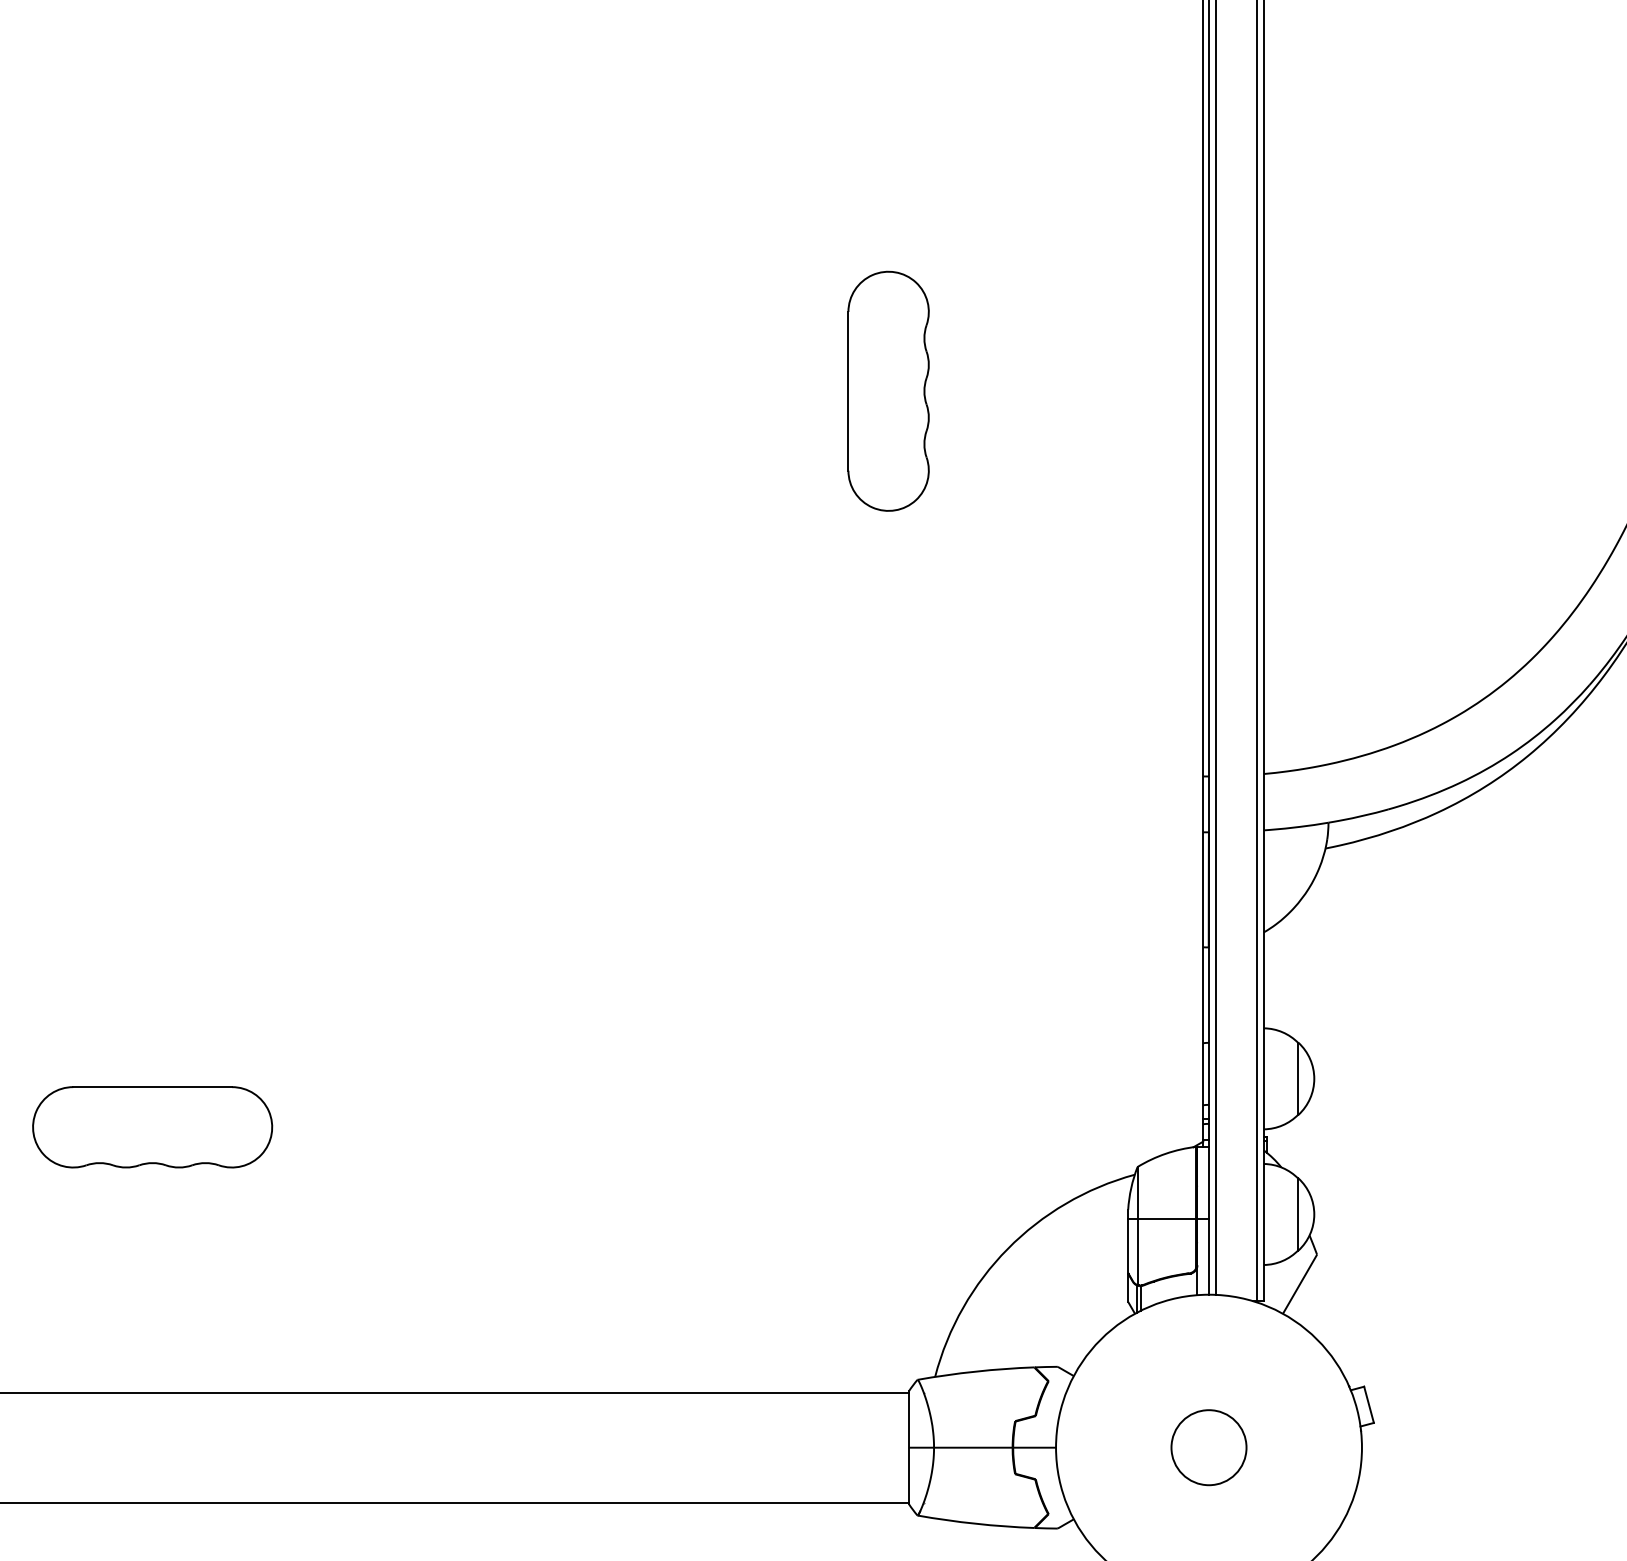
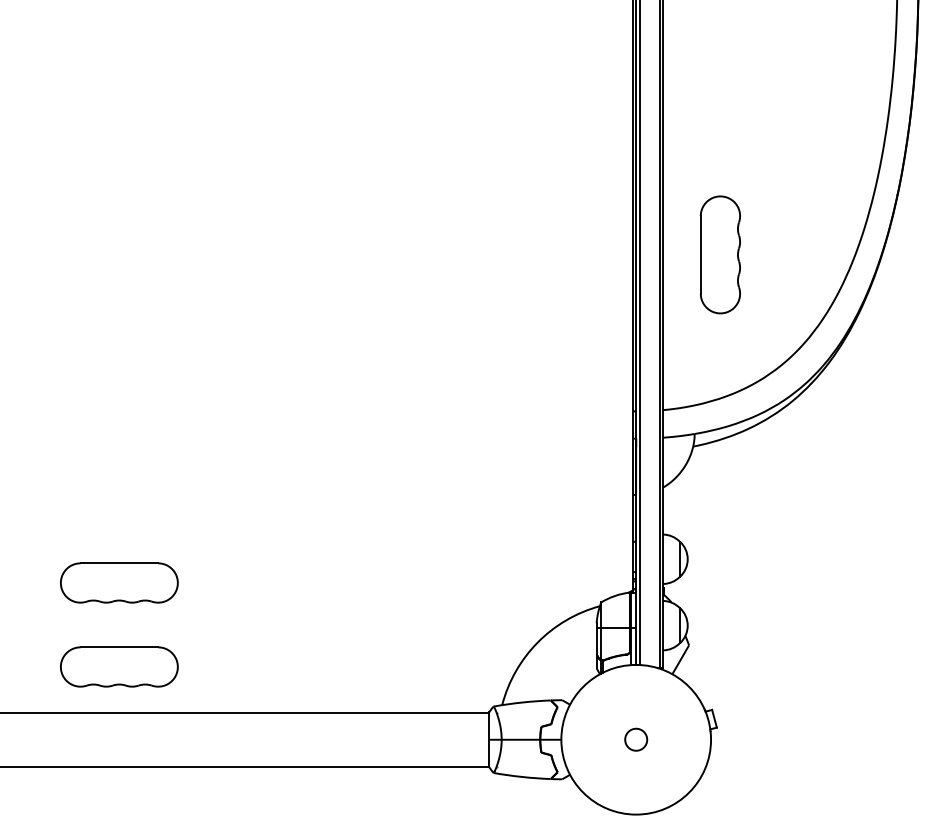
part: (886, 390) -> (719, 254), moved
part: (152, 1297) -> (119, 666), added
circle: (1207, 1447) -> (635, 739), size x0.6

